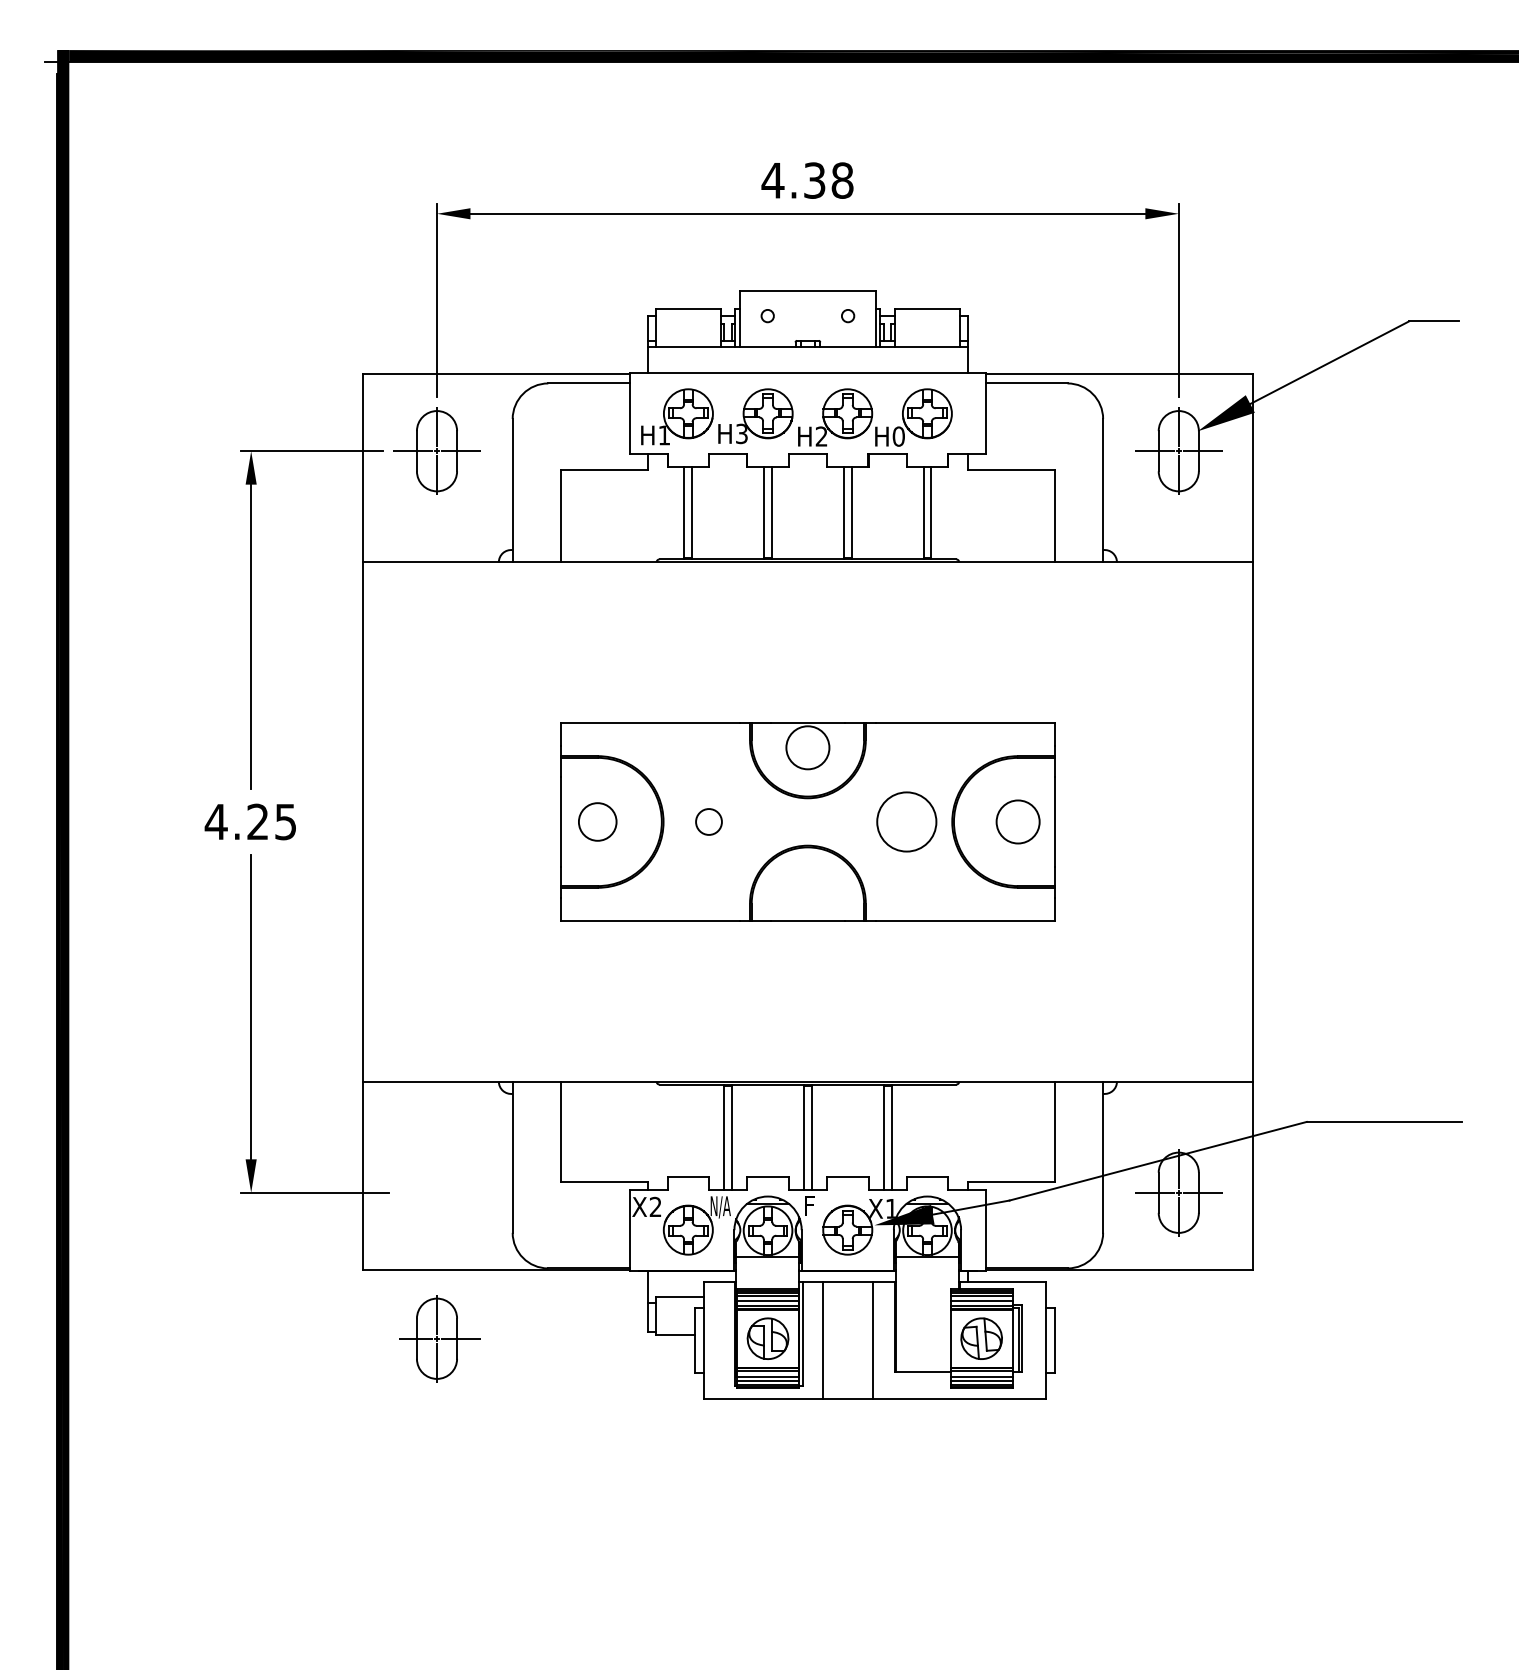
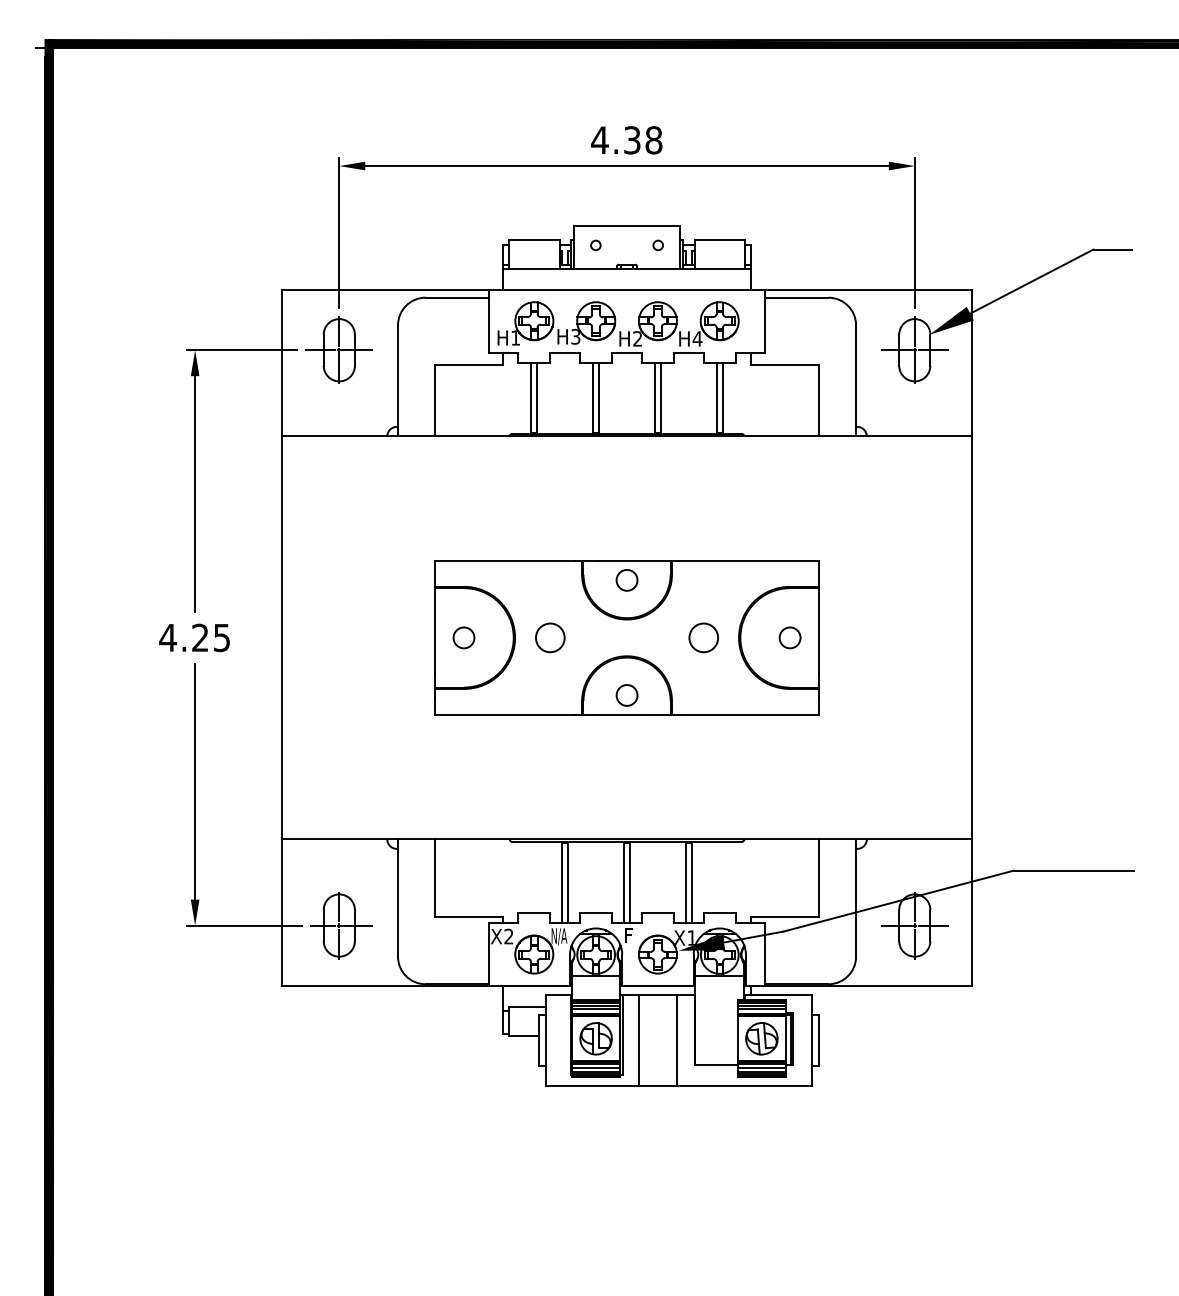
text: (898, 436) -> (697, 338), H0 -> H4
circle: (807, 747) -> (626, 580), size x0.62
circle: (597, 821) -> (463, 637), size x0.71
circle: (708, 821) -> (549, 637), size x1.43
circle: (906, 821) -> (703, 637), size x0.62
circle: (1017, 821) -> (789, 637), size x0.62
circle: (807, 895) -> (626, 694), added
part: (439, 1338) -> (341, 925), moved

